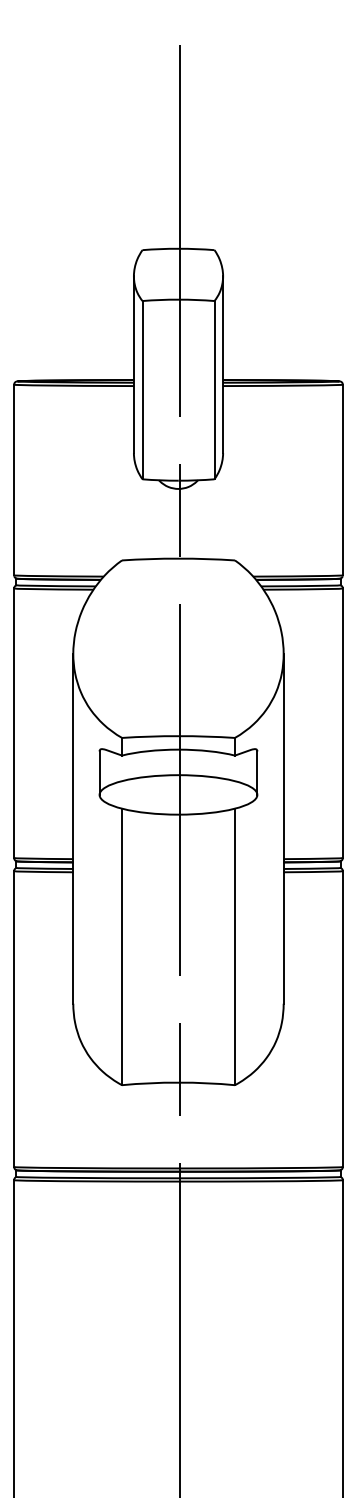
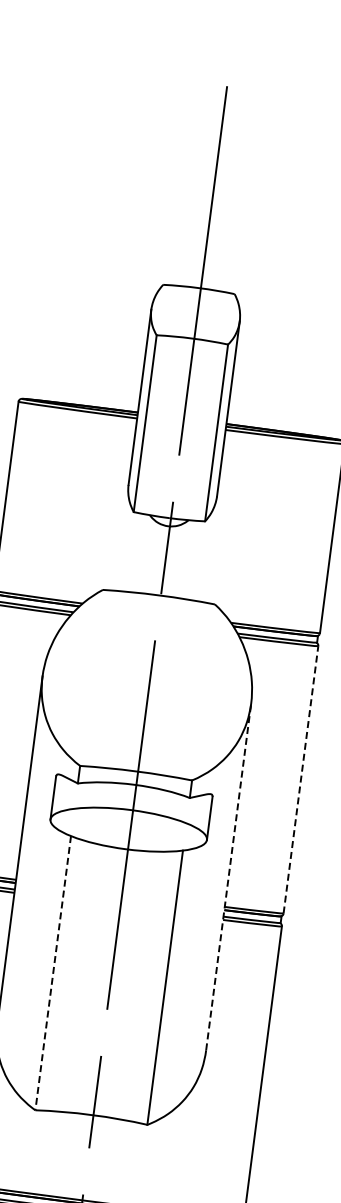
line: (342, 723) -> (300, 780), solid -> dashed
line: (283, 828) -> (228, 876), solid -> dashed
line: (122, 947) -> (53, 973), solid -> dashed

